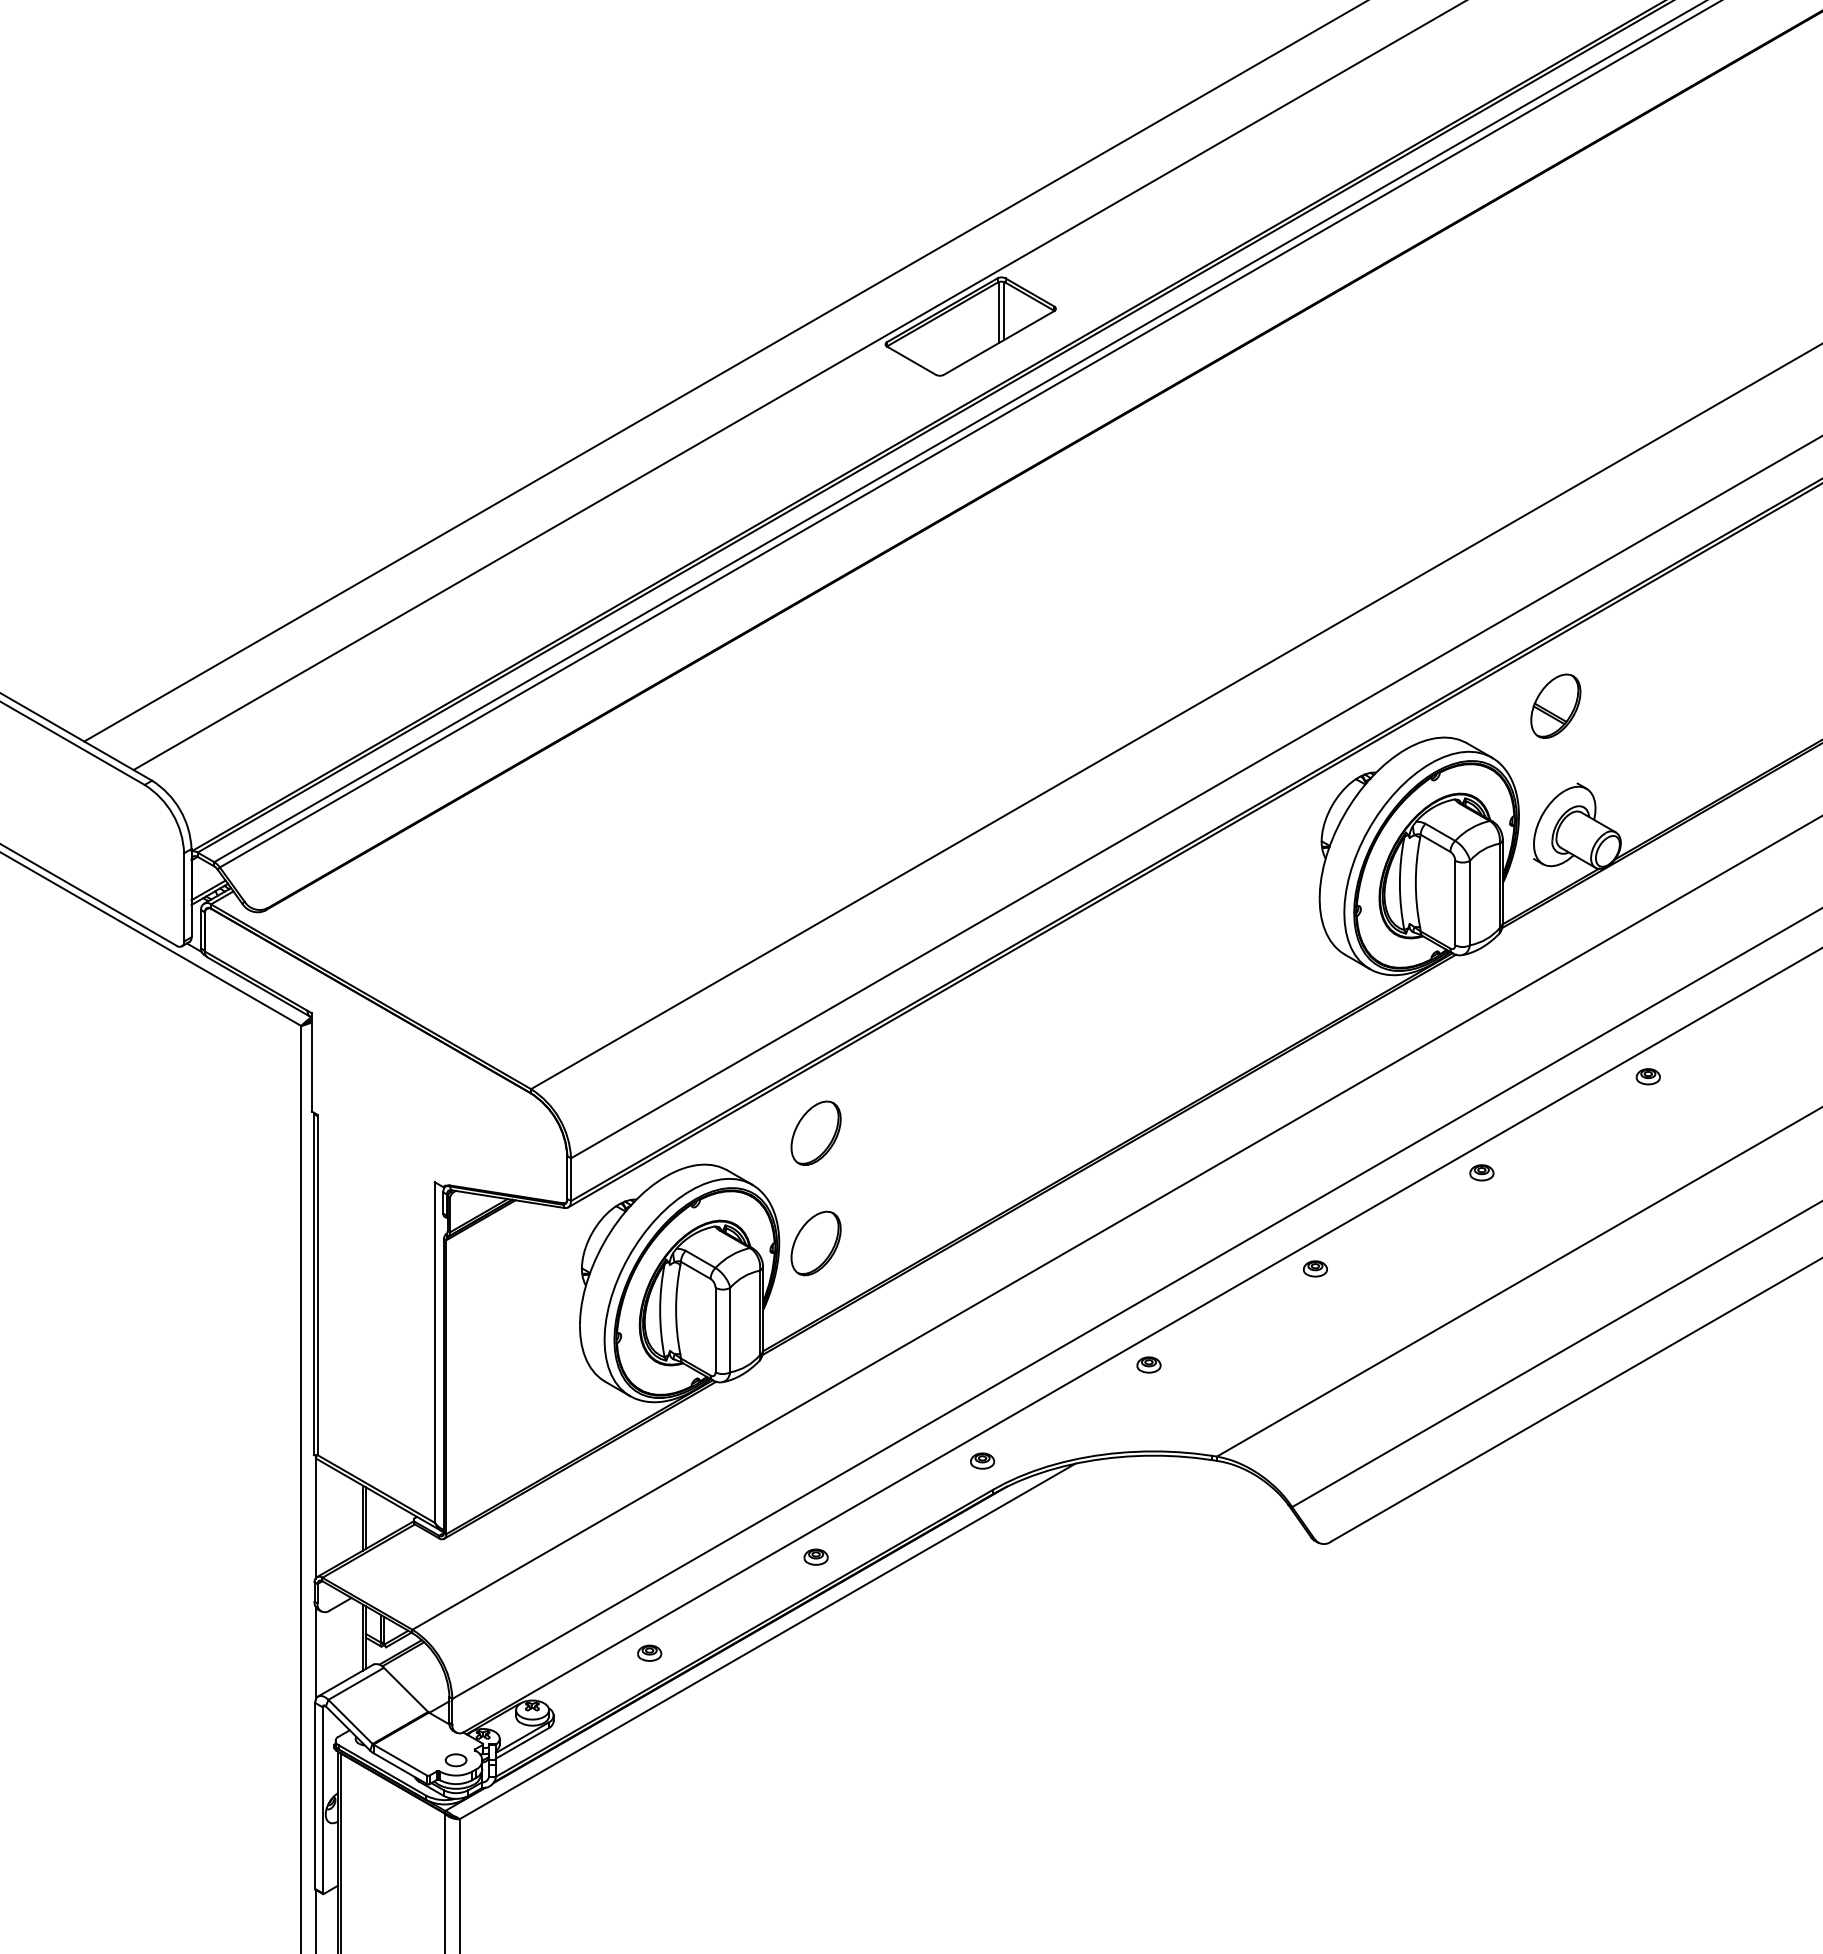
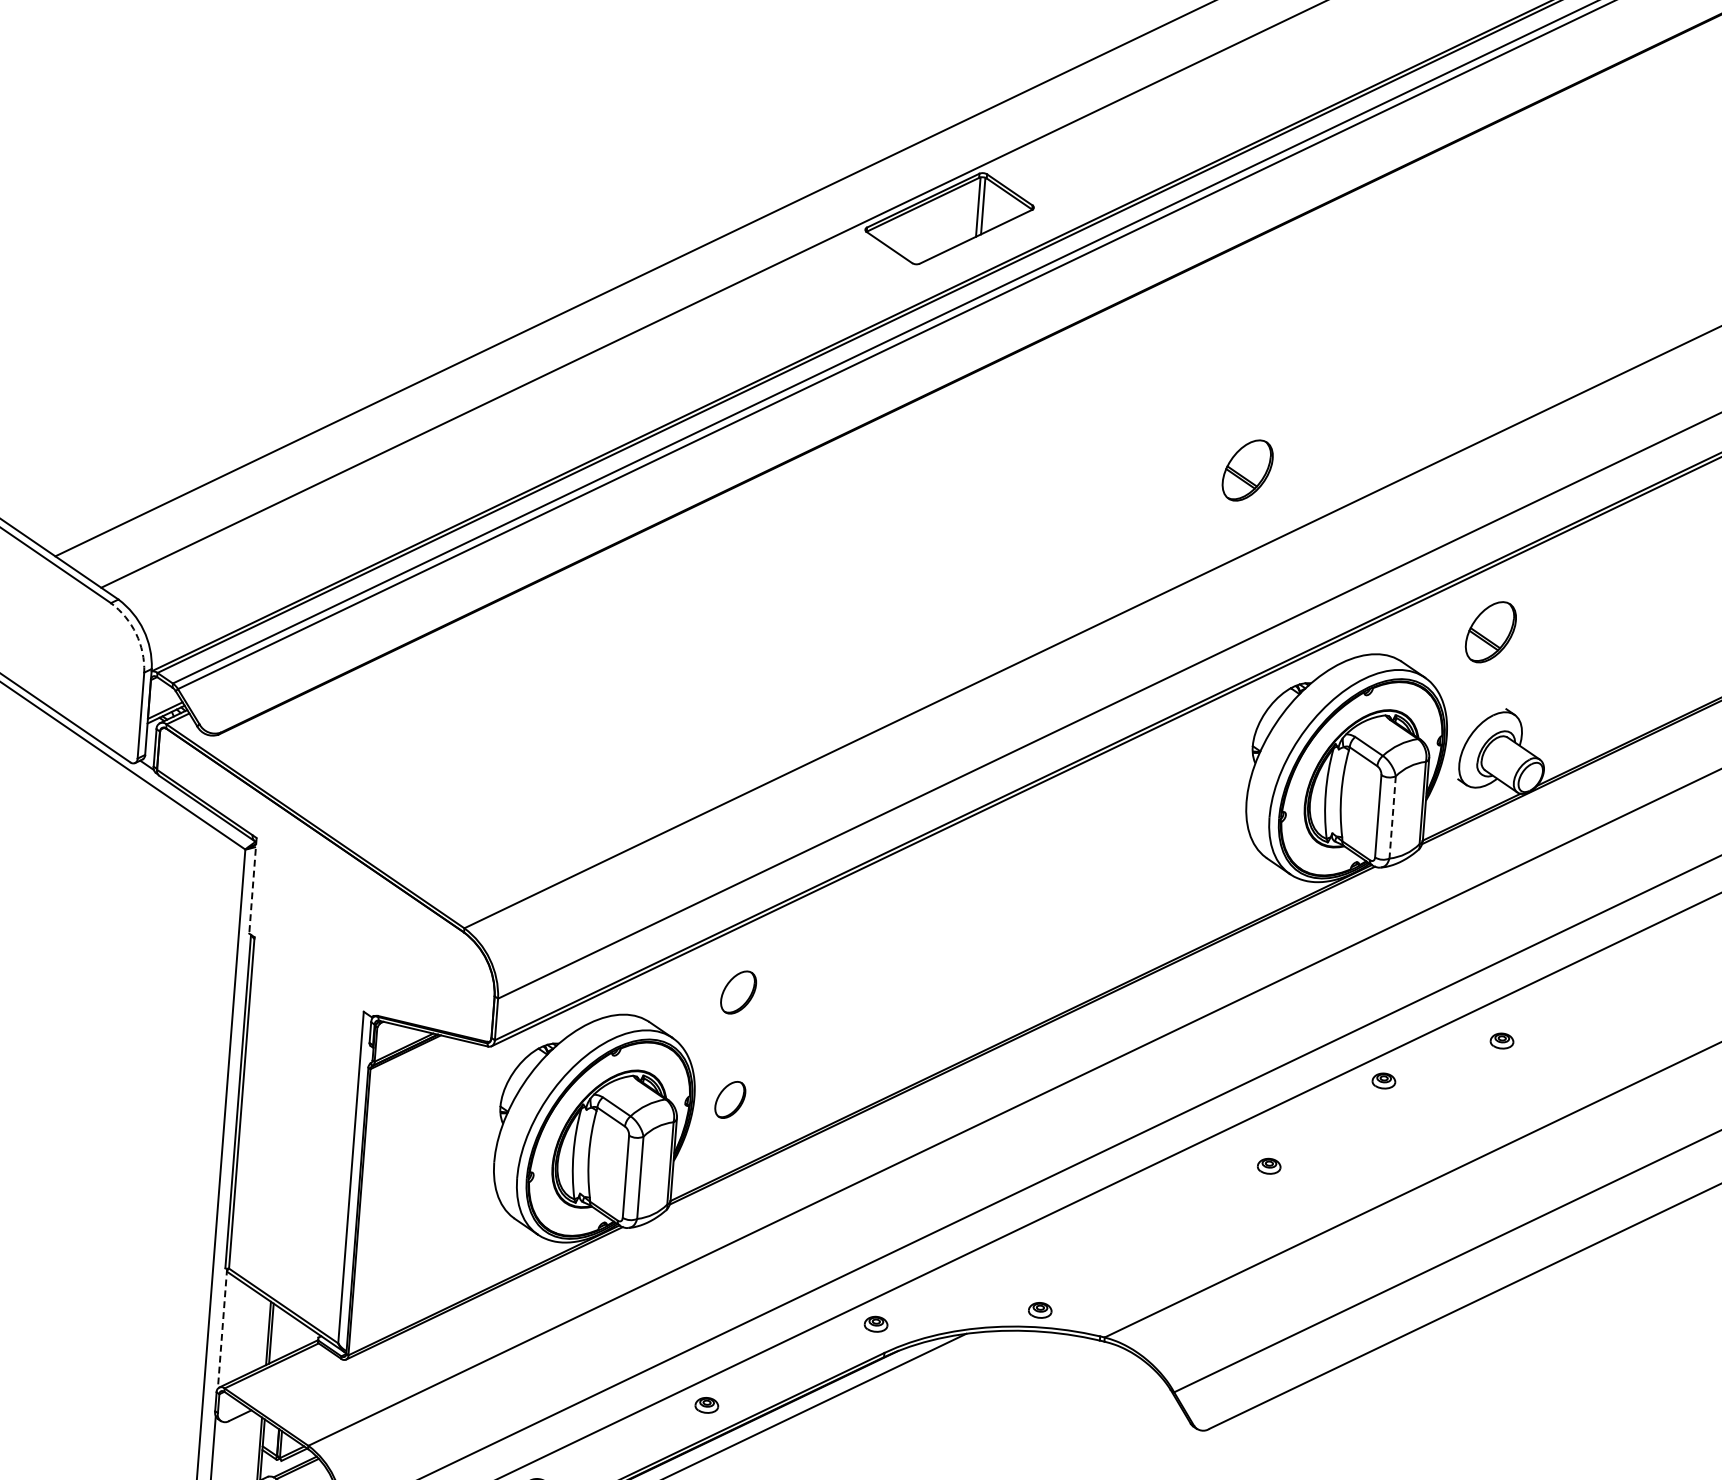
part: (1294, 559) -> (1247, 469), added
arc: (172, 814) -> (135, 634), solid -> dashed
line: (1470, 903) -> (1393, 817), solid -> dashed
line: (311, 1062) -> (252, 885), solid -> dashed
part: (1647, 1076) -> (1501, 1040), moved
part: (815, 1132) -> (738, 991), size x0.7
part: (815, 1243) -> (729, 1099), size x0.6
part: (1315, 1268) -> (1269, 1165), moved
part: (1148, 1364) -> (1039, 1309), moved
line: (315, 1516) -> (222, 1328), solid -> dashed

